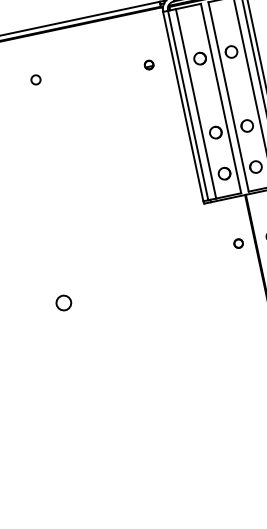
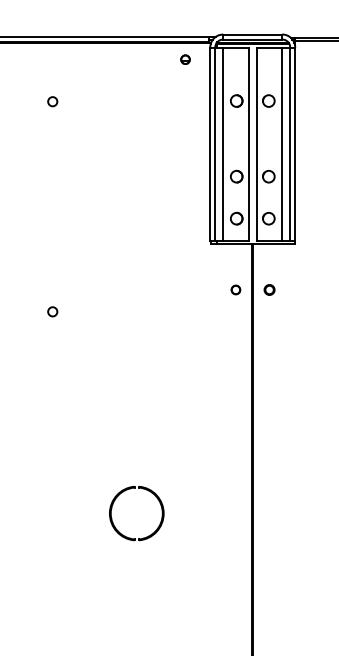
part: (149, 64) -> (185, 59), moved
circle: (35, 79) -> (52, 101), moved
circle: (63, 302) -> (52, 311), size x0.62
part: (165, 473) -> (116, 499), added

